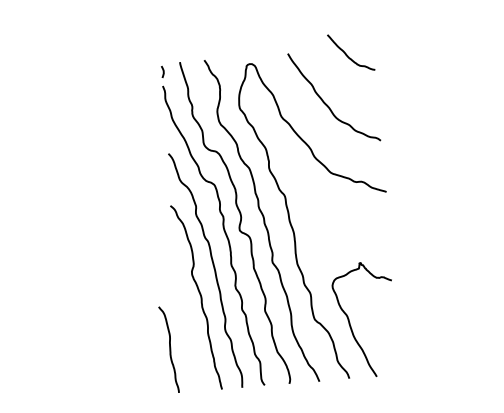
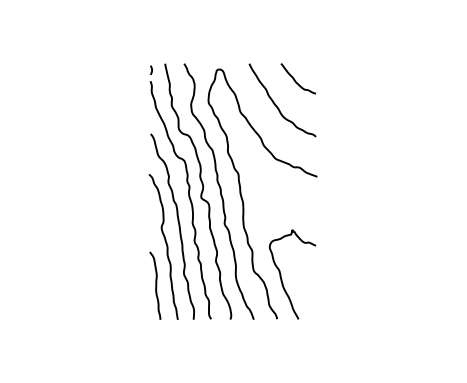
curve: (347, 53) -> (295, 79), moved
curve: (169, 349) -> (155, 285), moved

